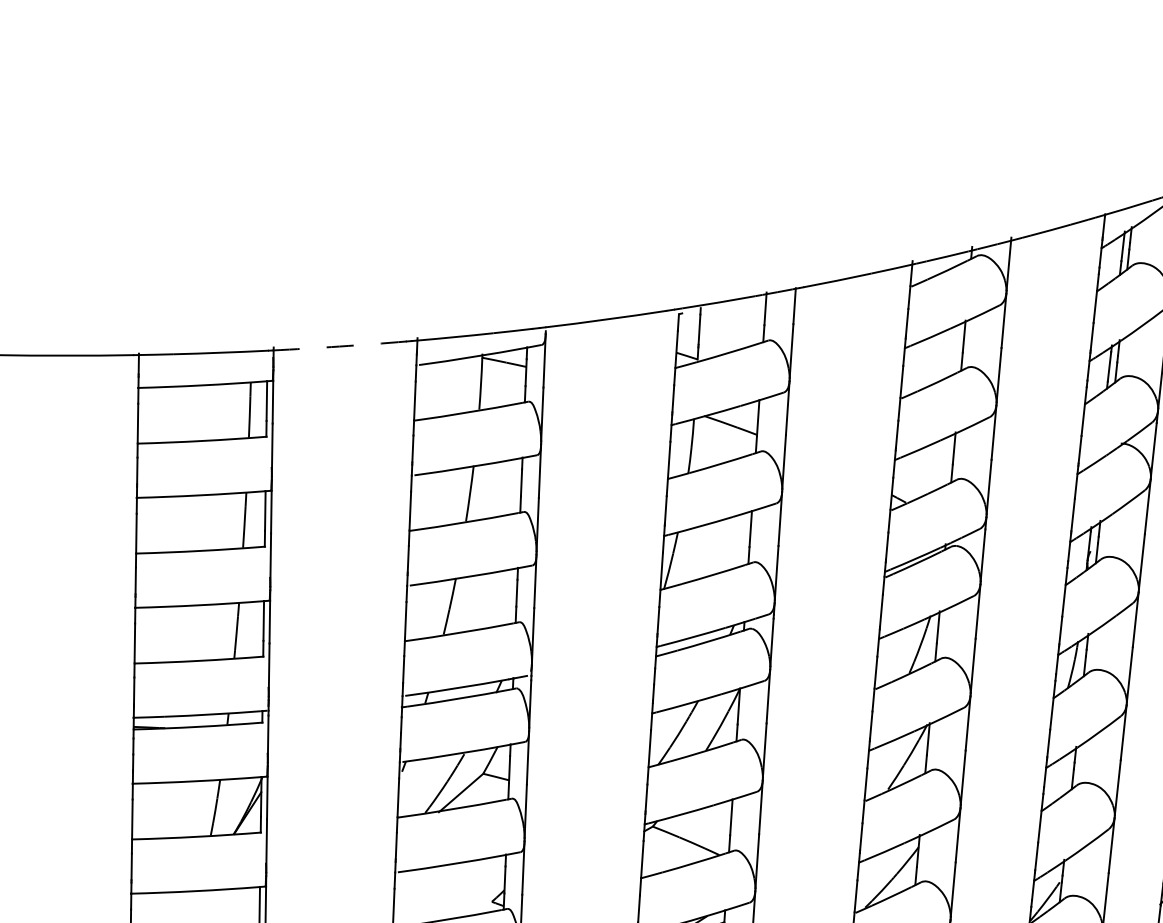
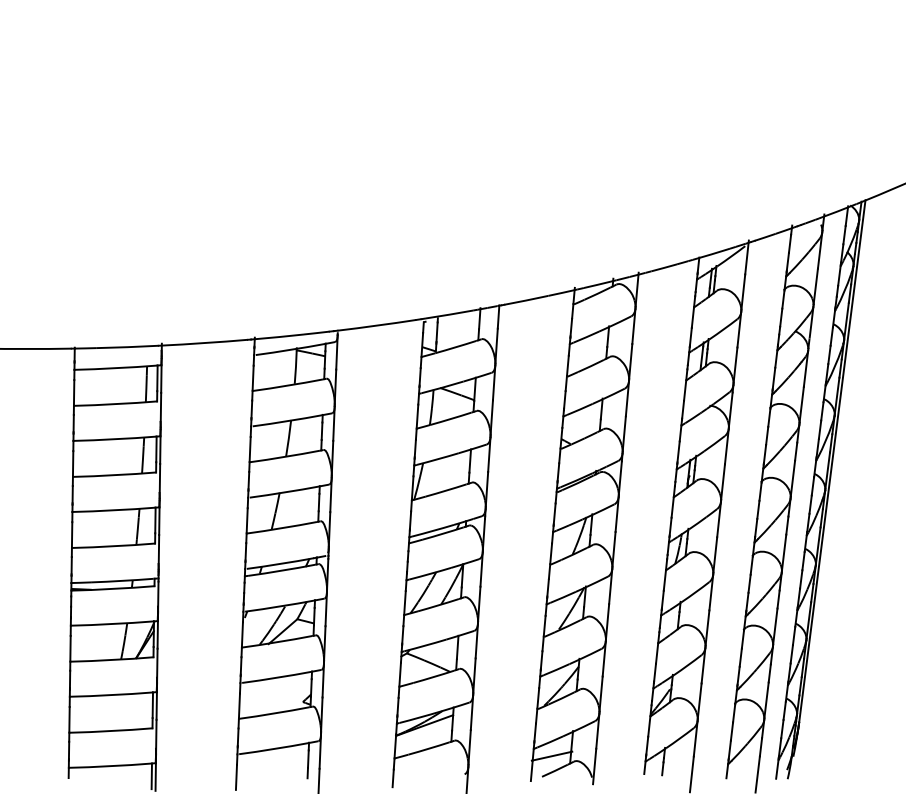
arc: (339, 347) -> (204, 343), dashed -> solid

